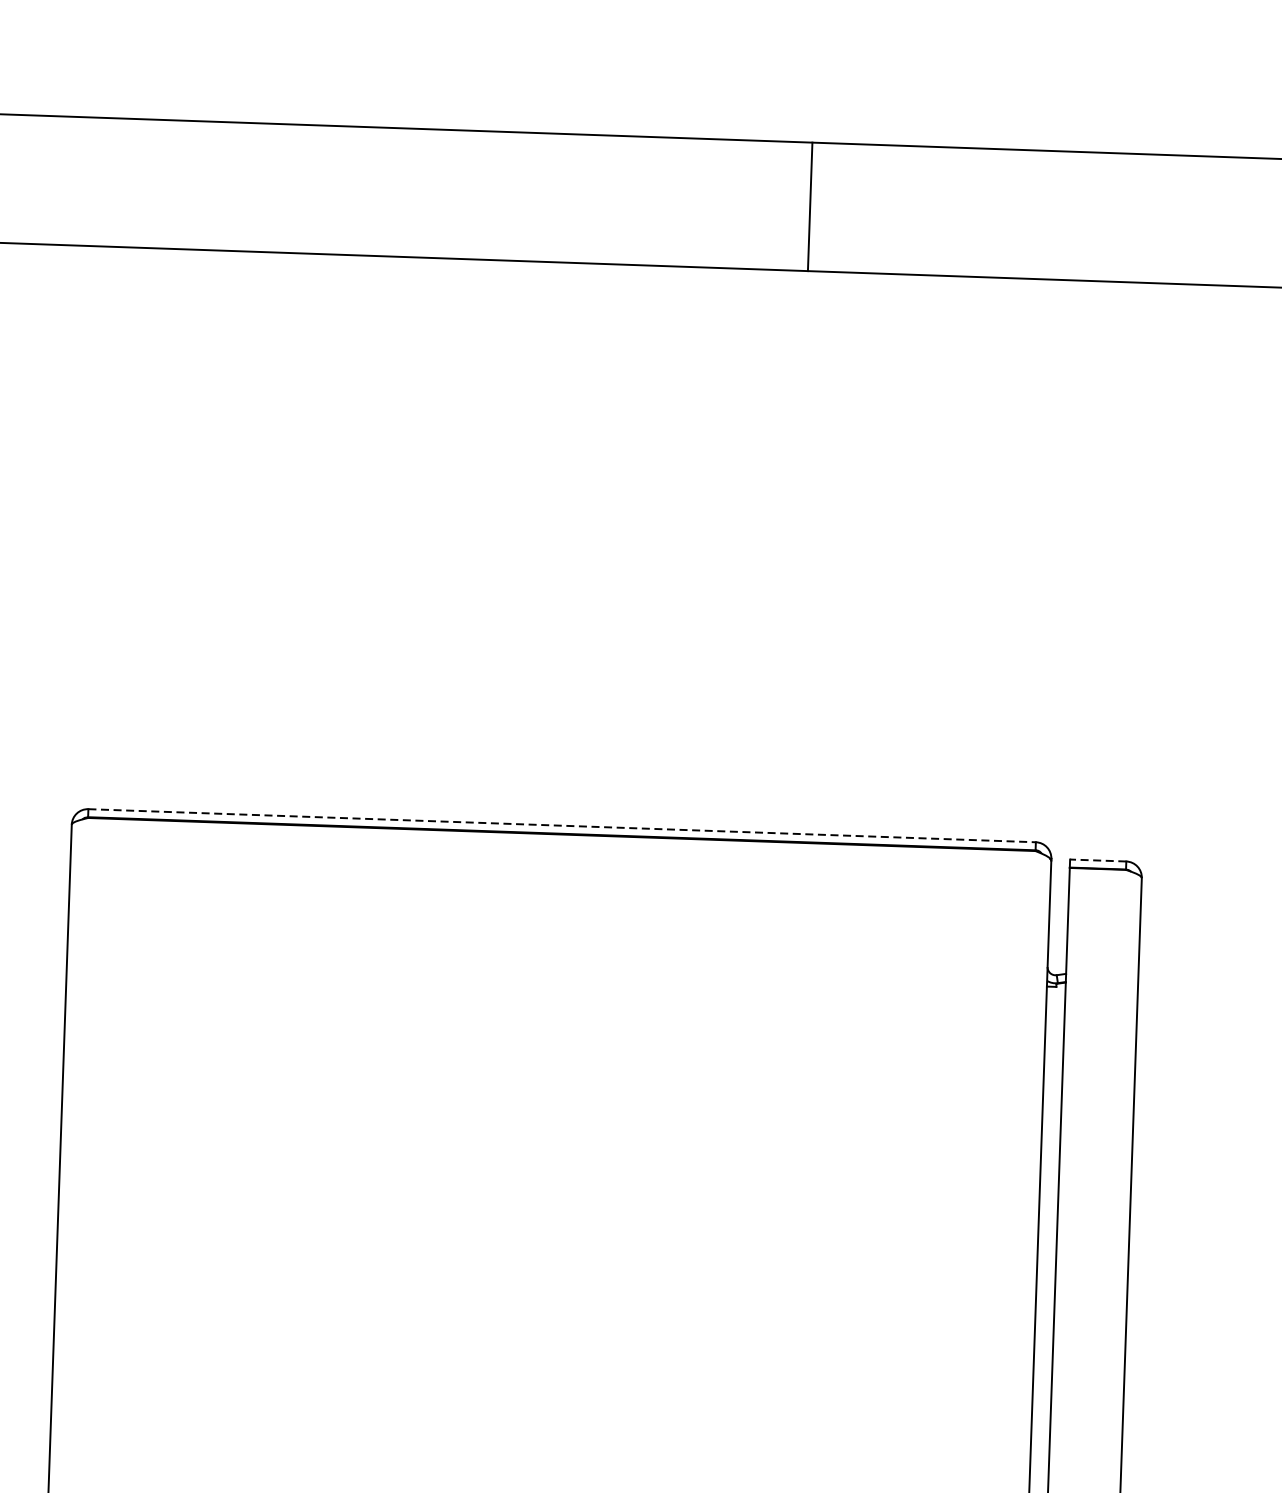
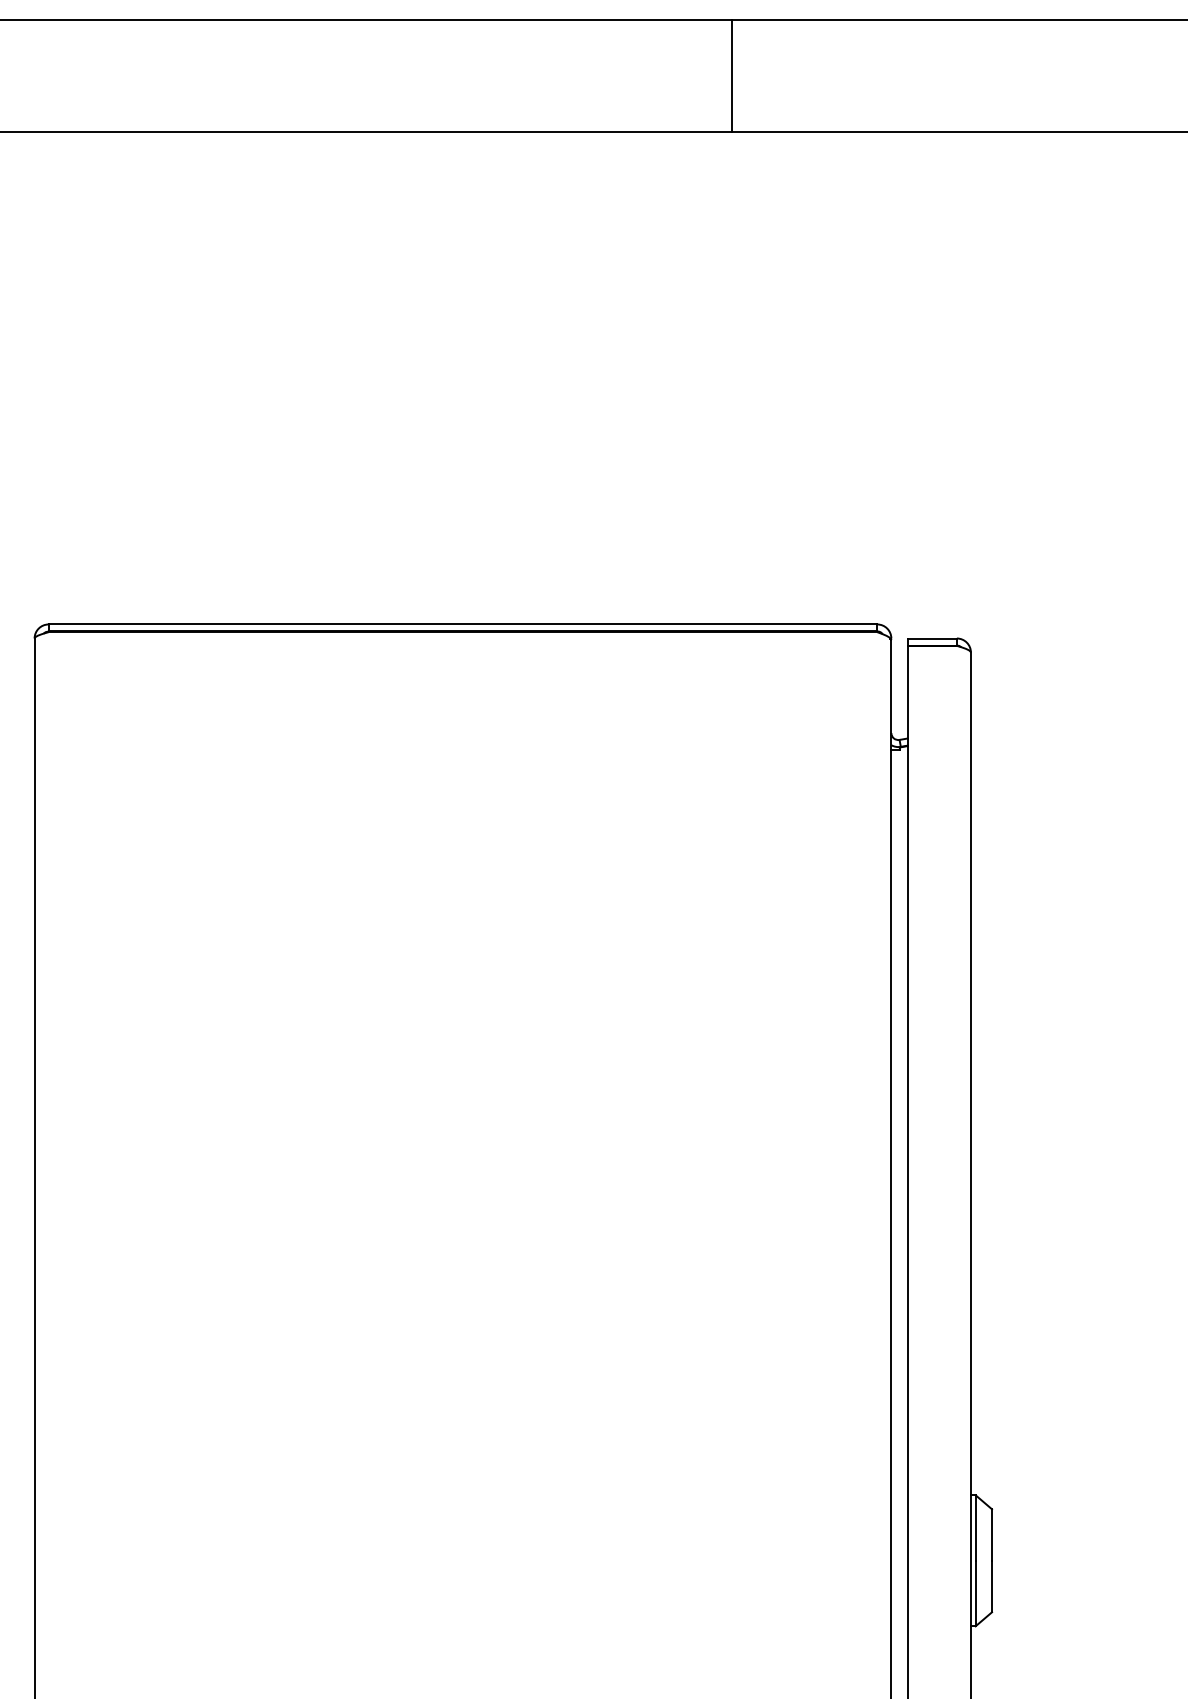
line: (809, 207) -> (731, 76), moved
line: (562, 825) -> (463, 624), dashed -> solid
line: (1098, 860) -> (932, 638), dashed -> solid

